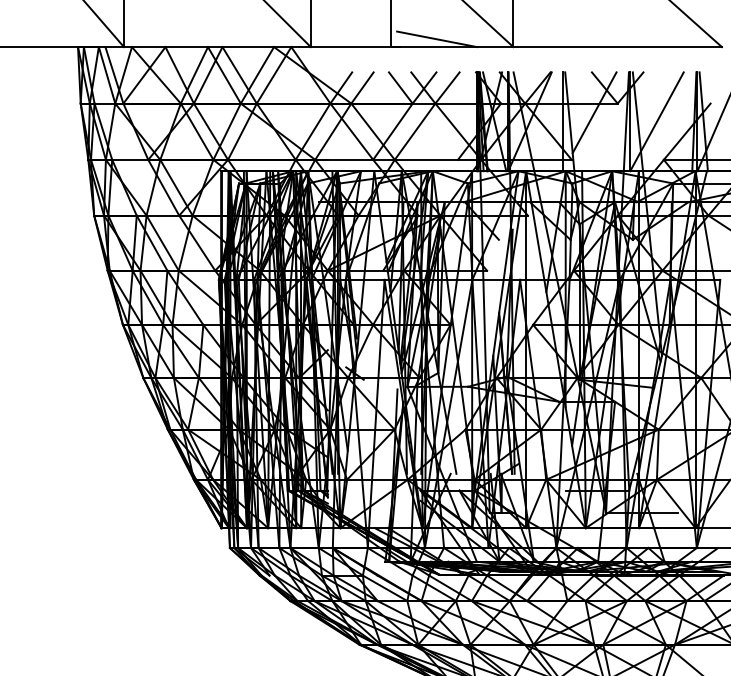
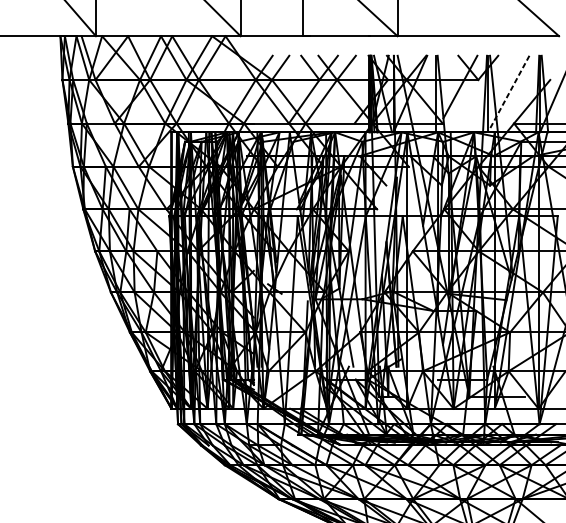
line: (437, 39) -> (338, 30), removed
line: (656, 122) -> (508, 94), solid -> dashed

